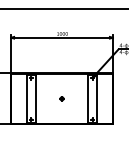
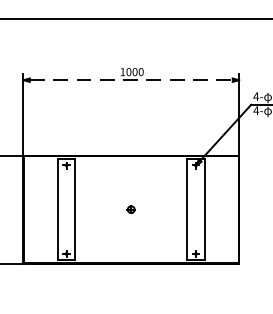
line: (62, 37) -> (132, 79), solid -> dashed

